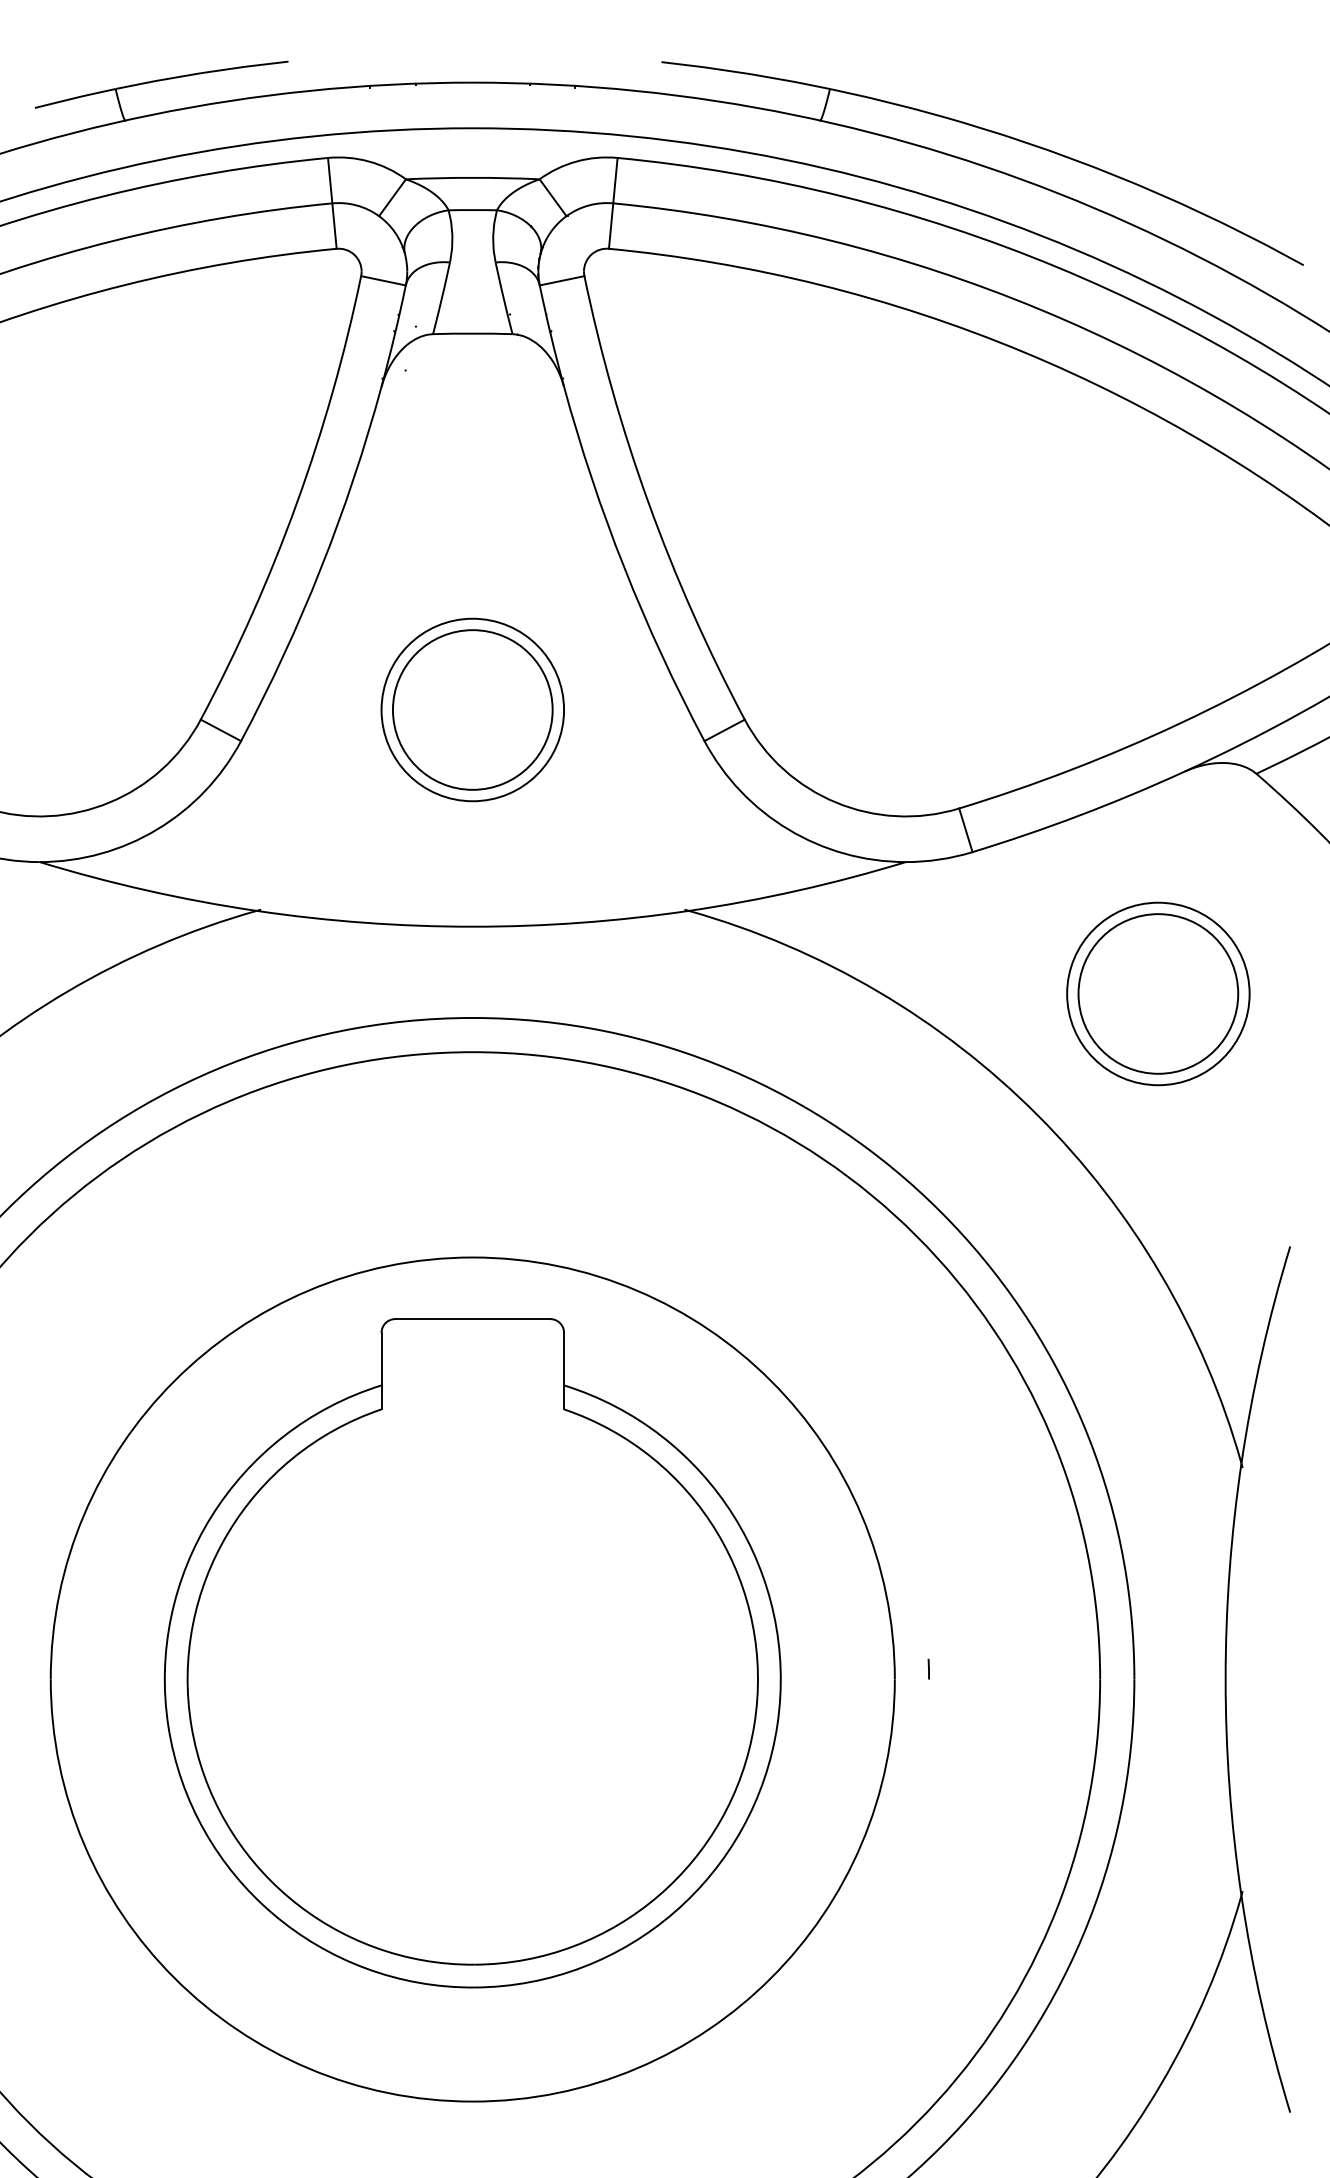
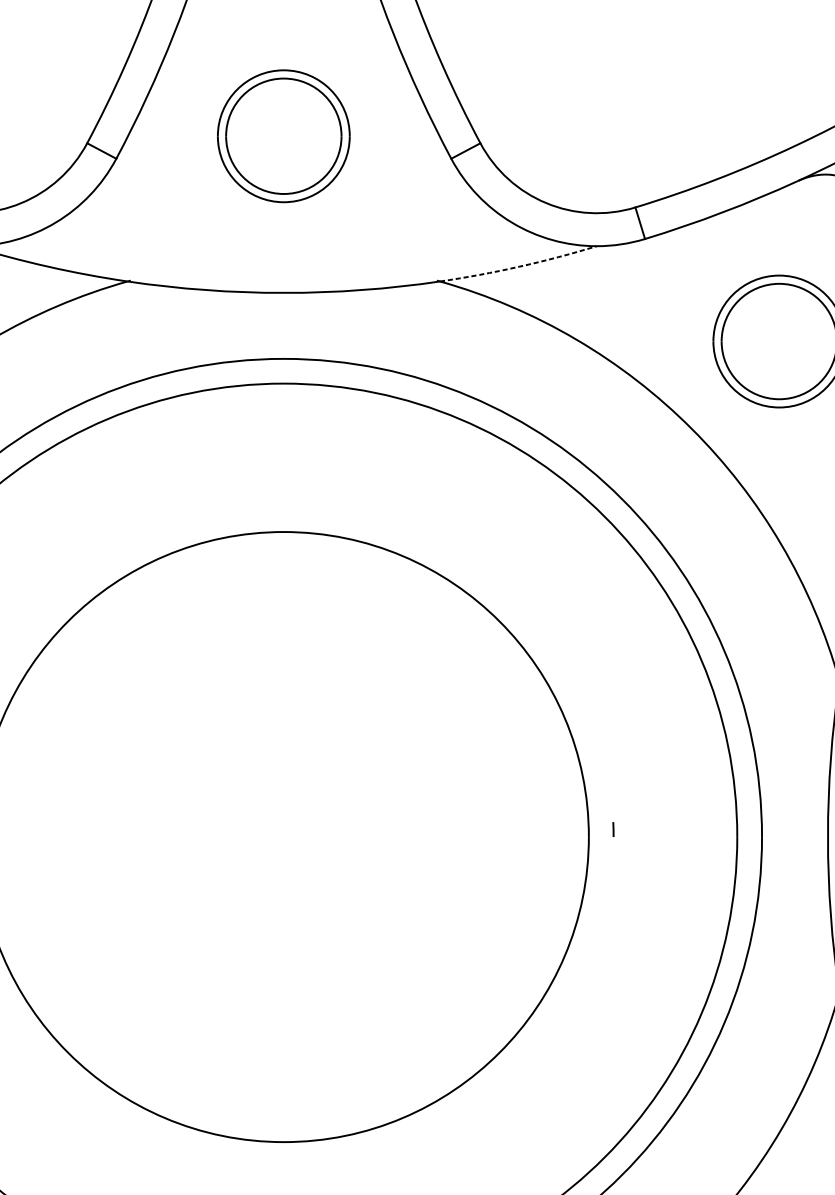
arc: (798, 890) -> (519, 266), solid -> dashed
part: (472, 1653) -> (283, 818), removed

